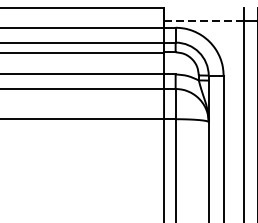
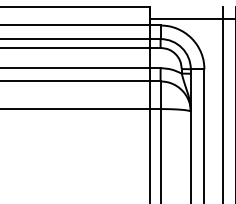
line: (203, 21) -> (186, 19), dashed -> solid

